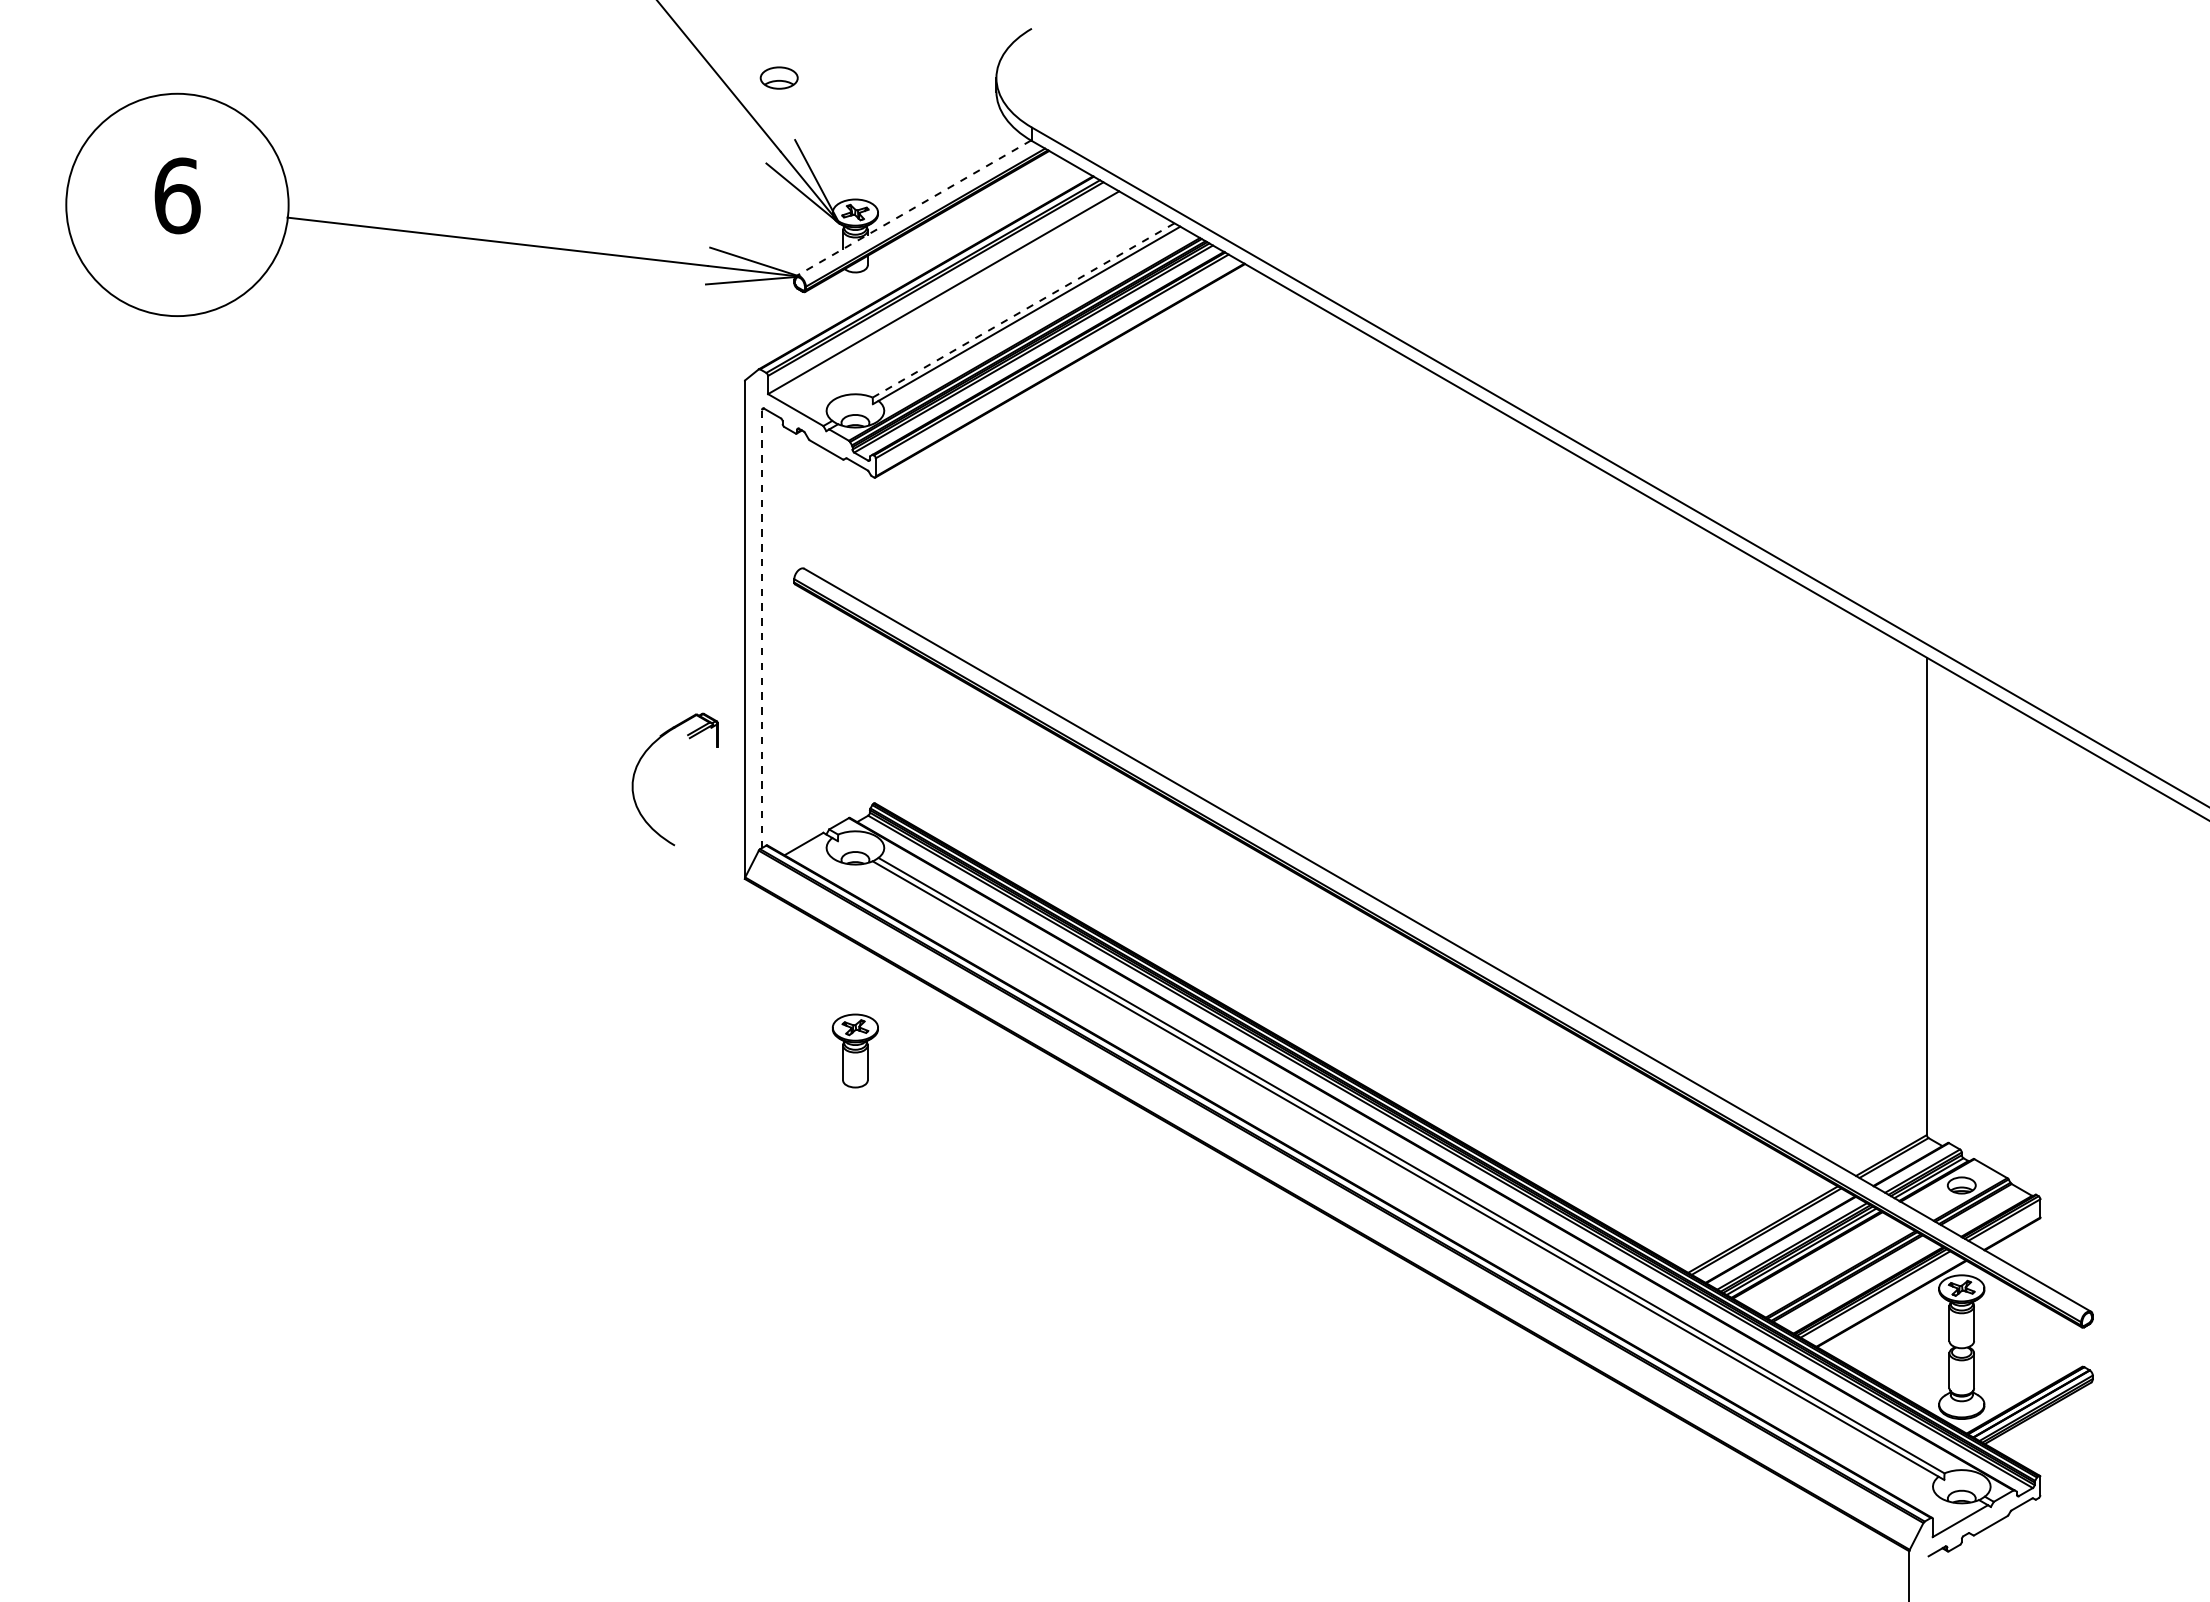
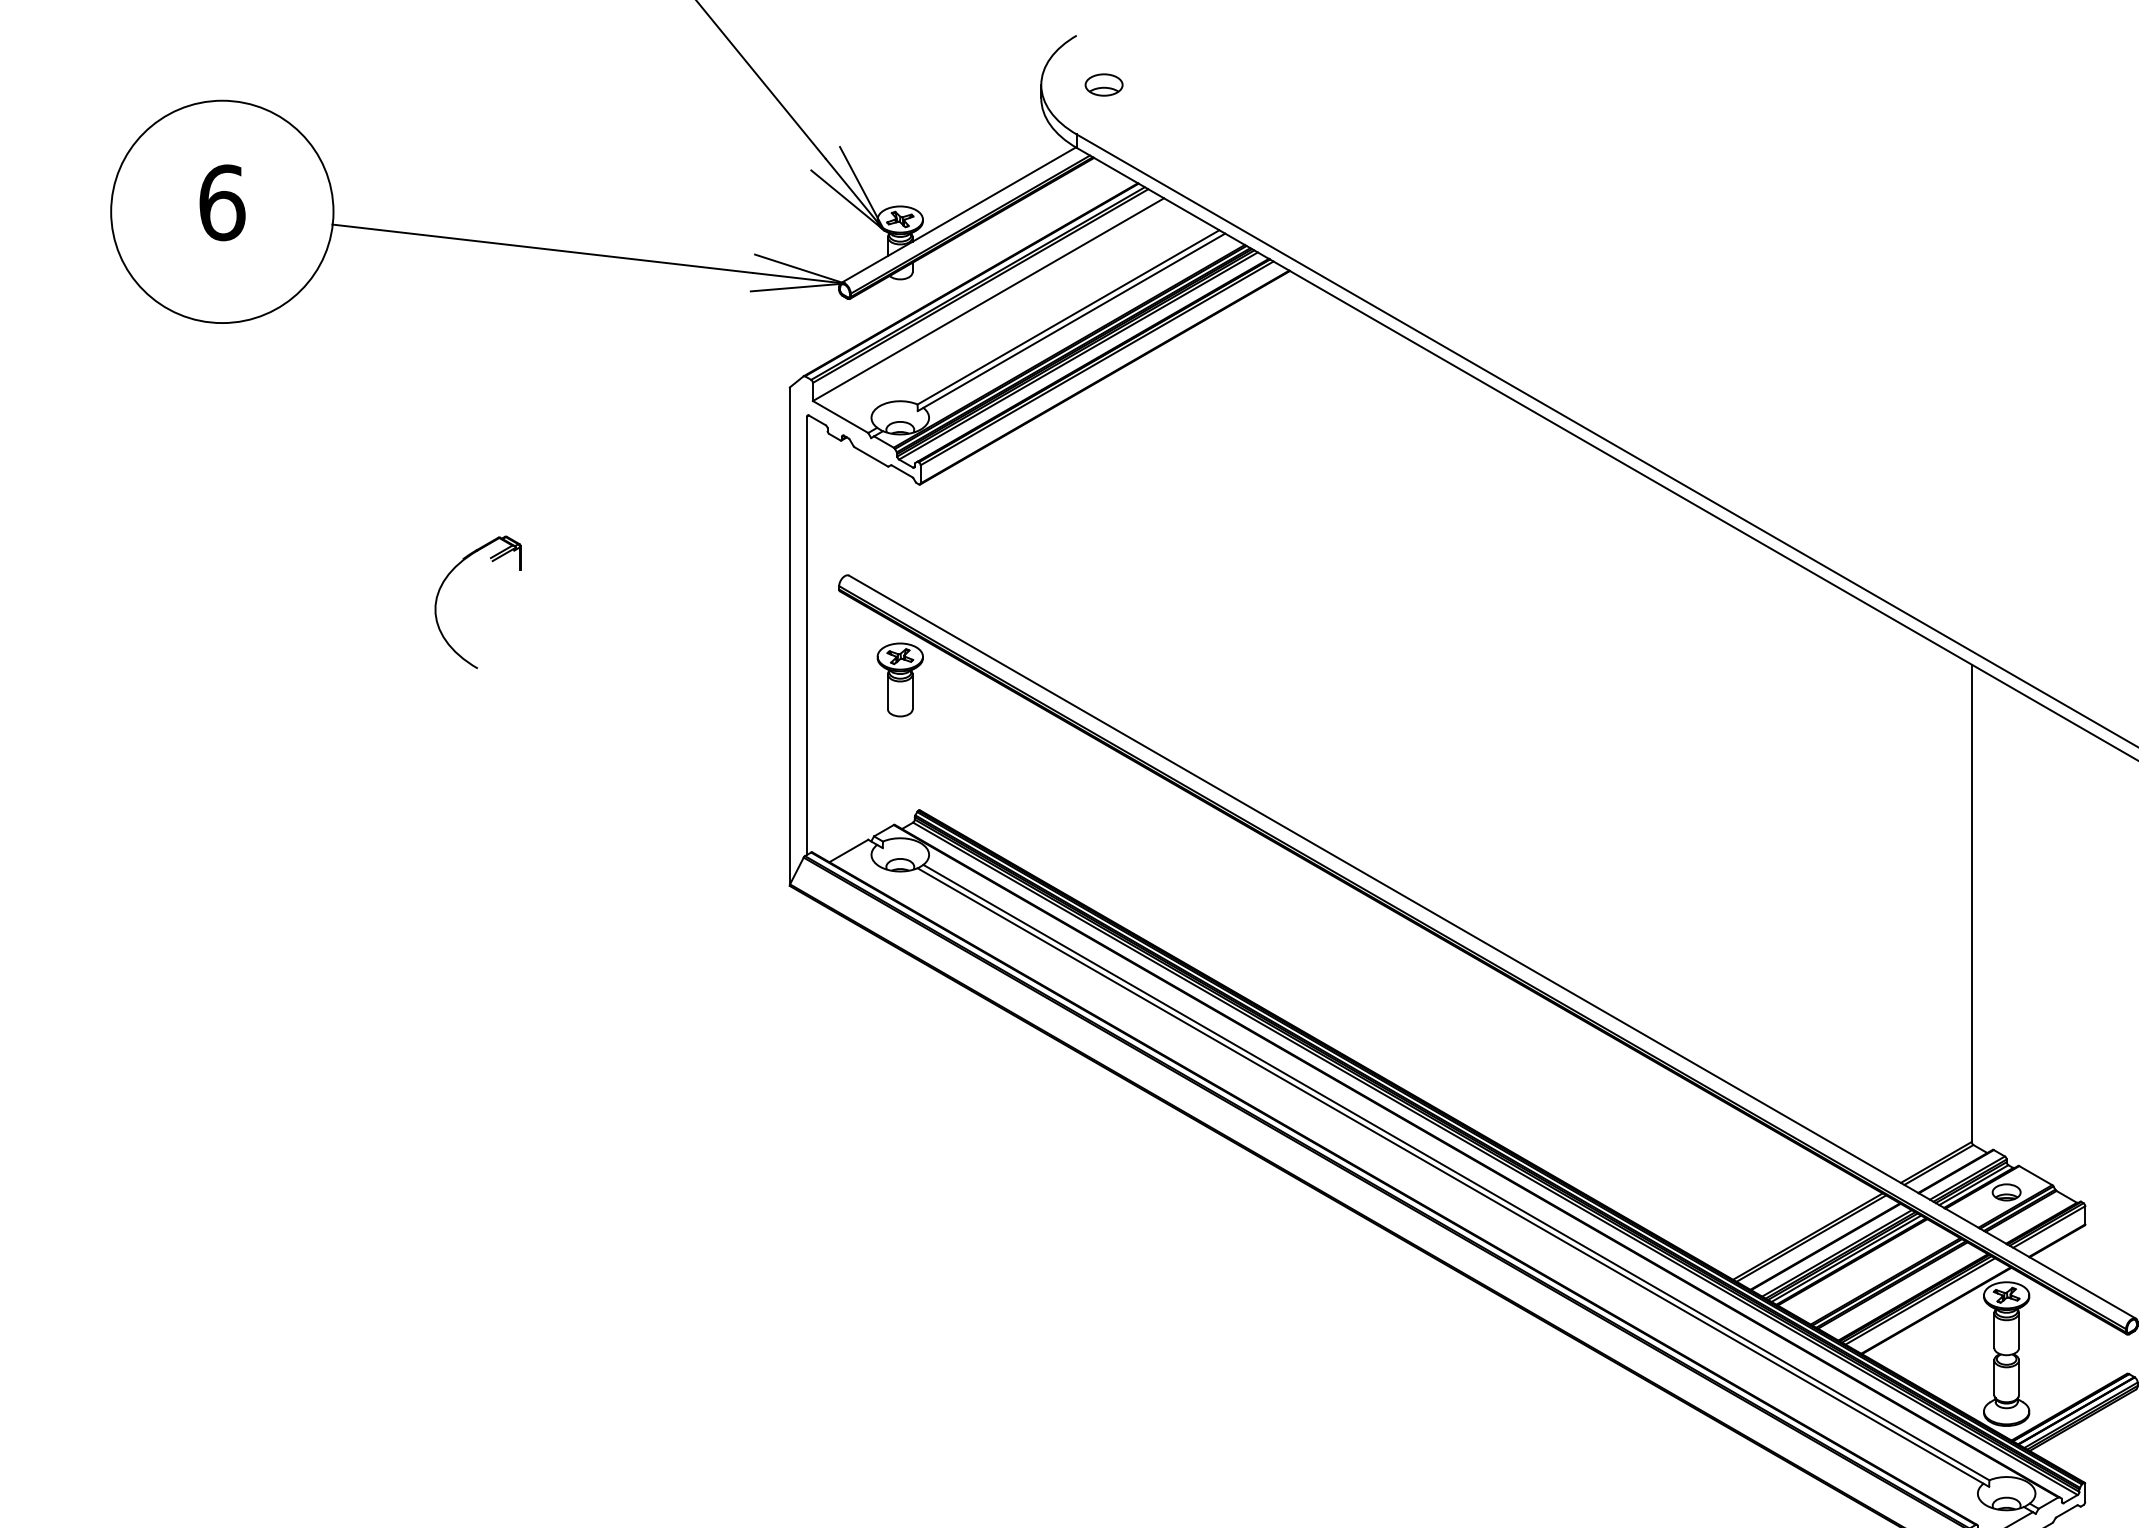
part: (778, 77) -> (1103, 84), moved
line: (913, 208) -> (958, 215), dashed -> solid
line: (1024, 310) -> (1069, 317), dashed -> solid
line: (762, 628) -> (807, 635), dashed -> solid
part: (642, 758) -> (445, 581), moved
part: (854, 1050) -> (899, 679), moved

